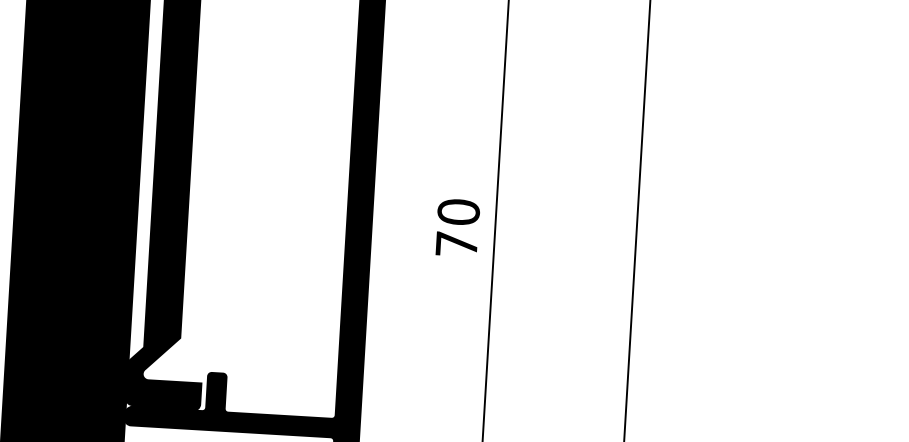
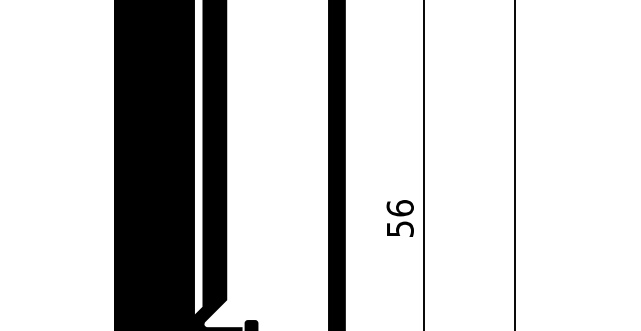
text: (456, 227) -> (399, 218), 70 -> 56

